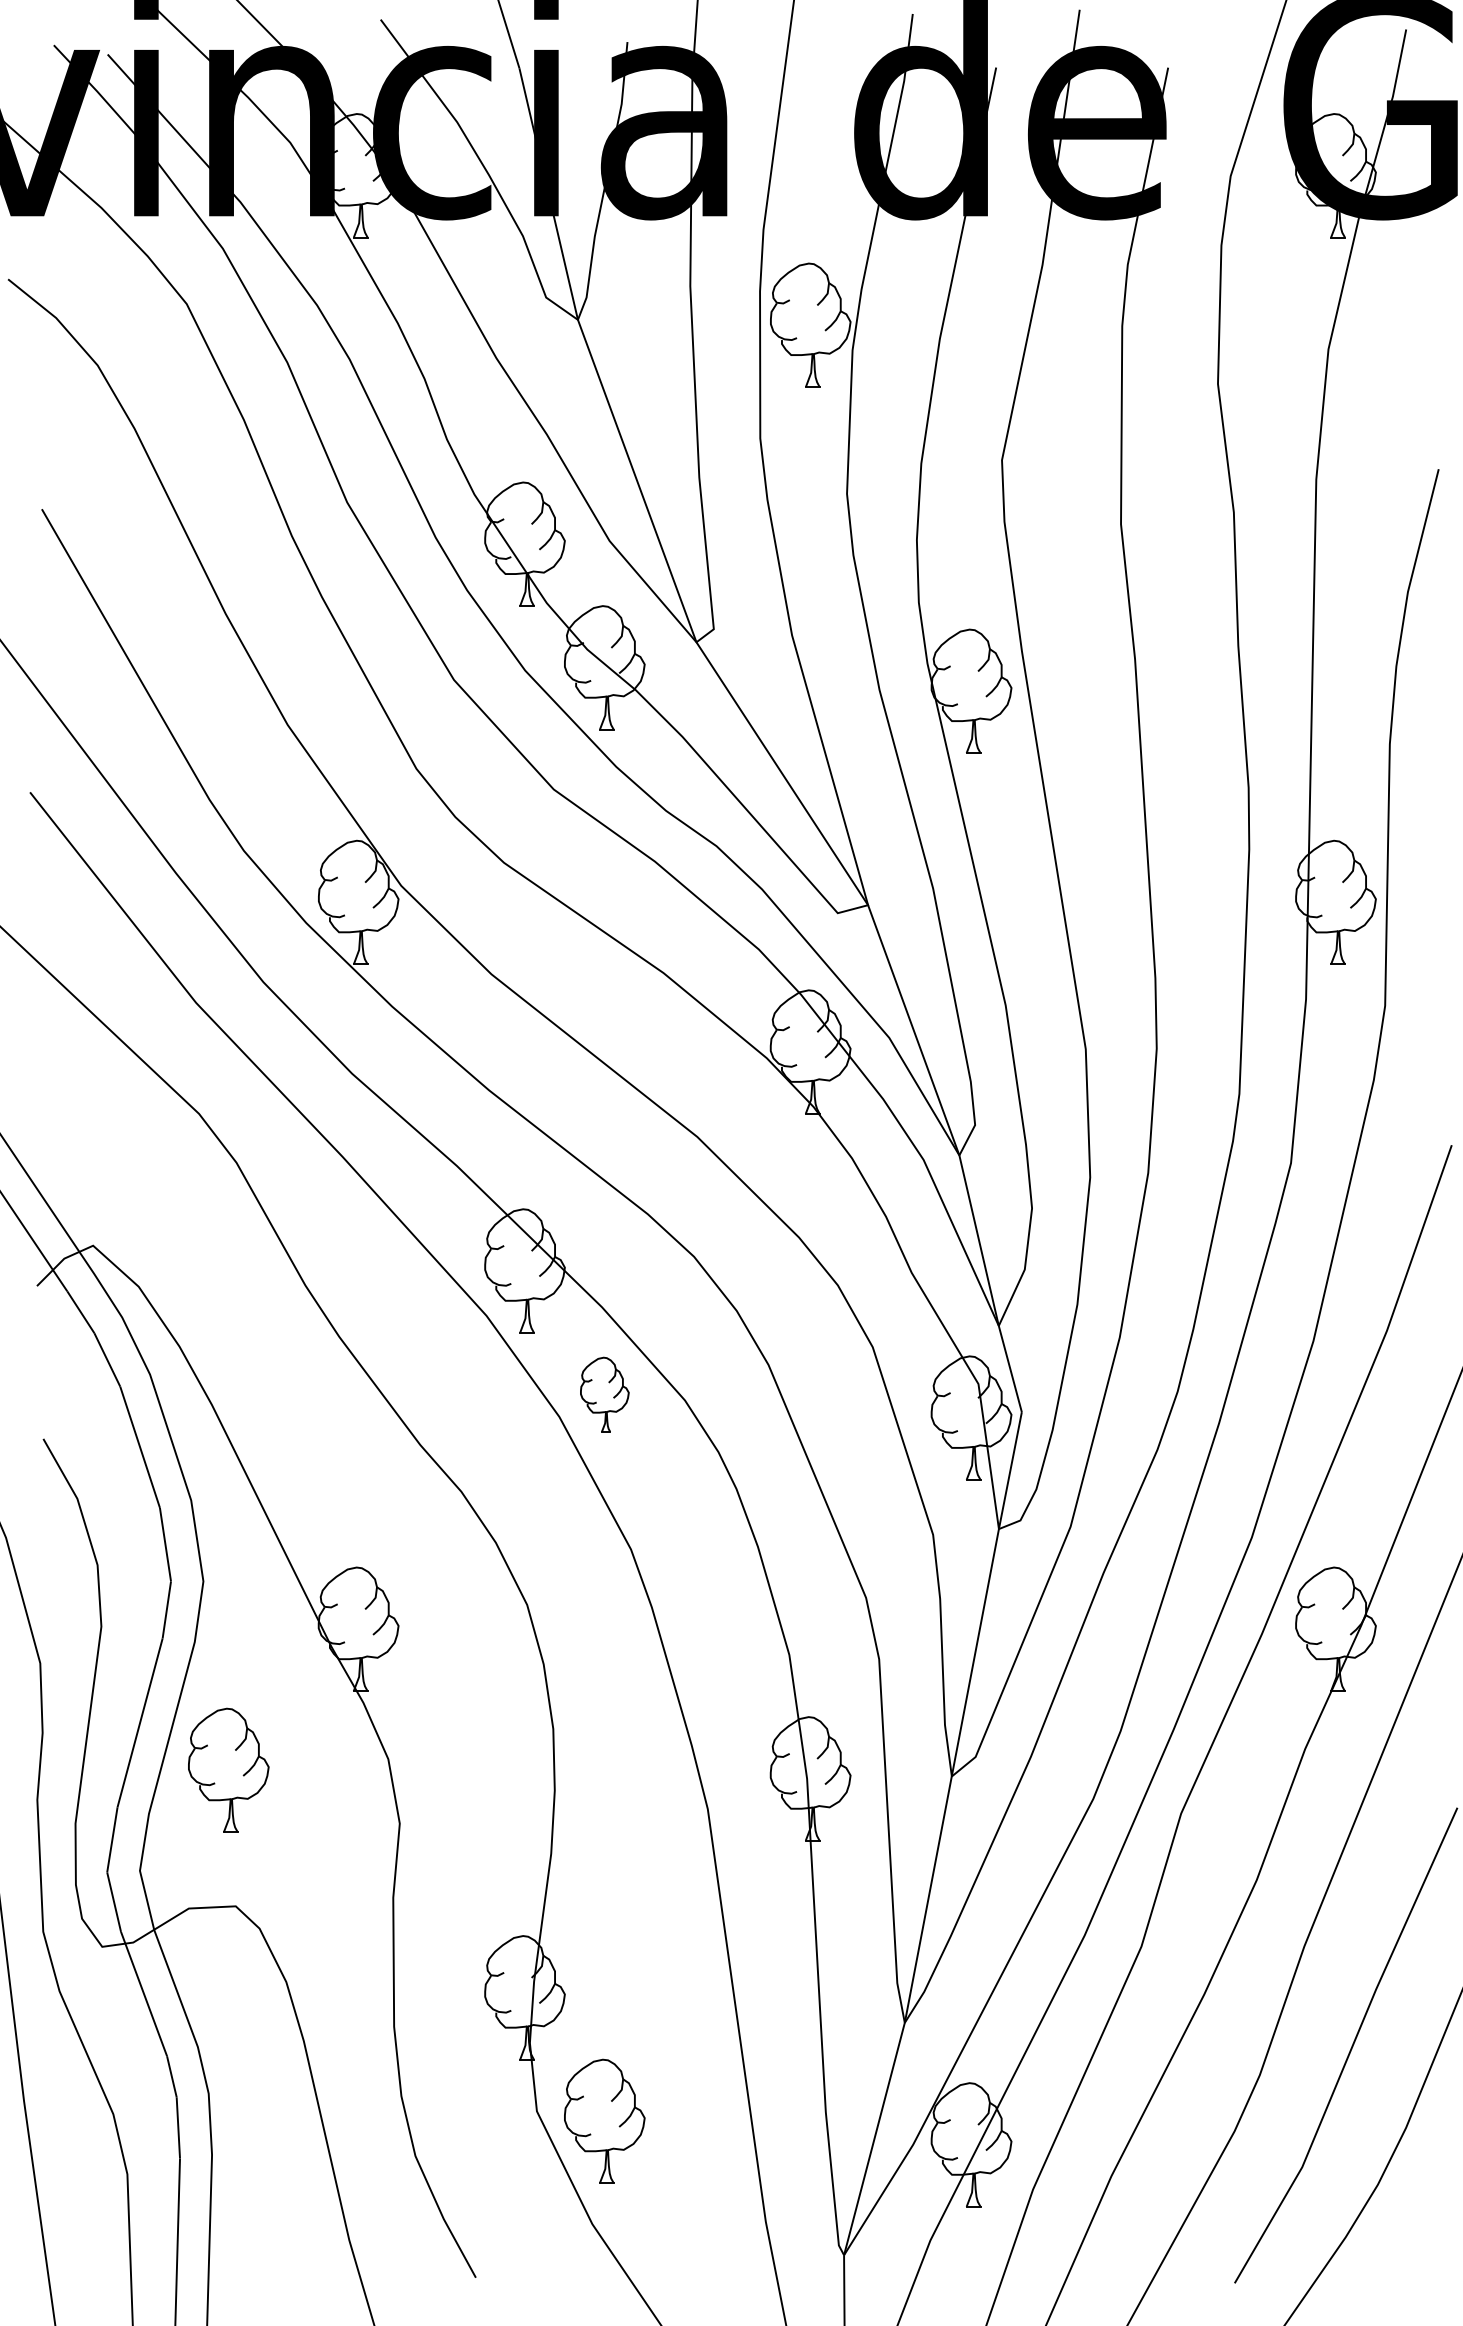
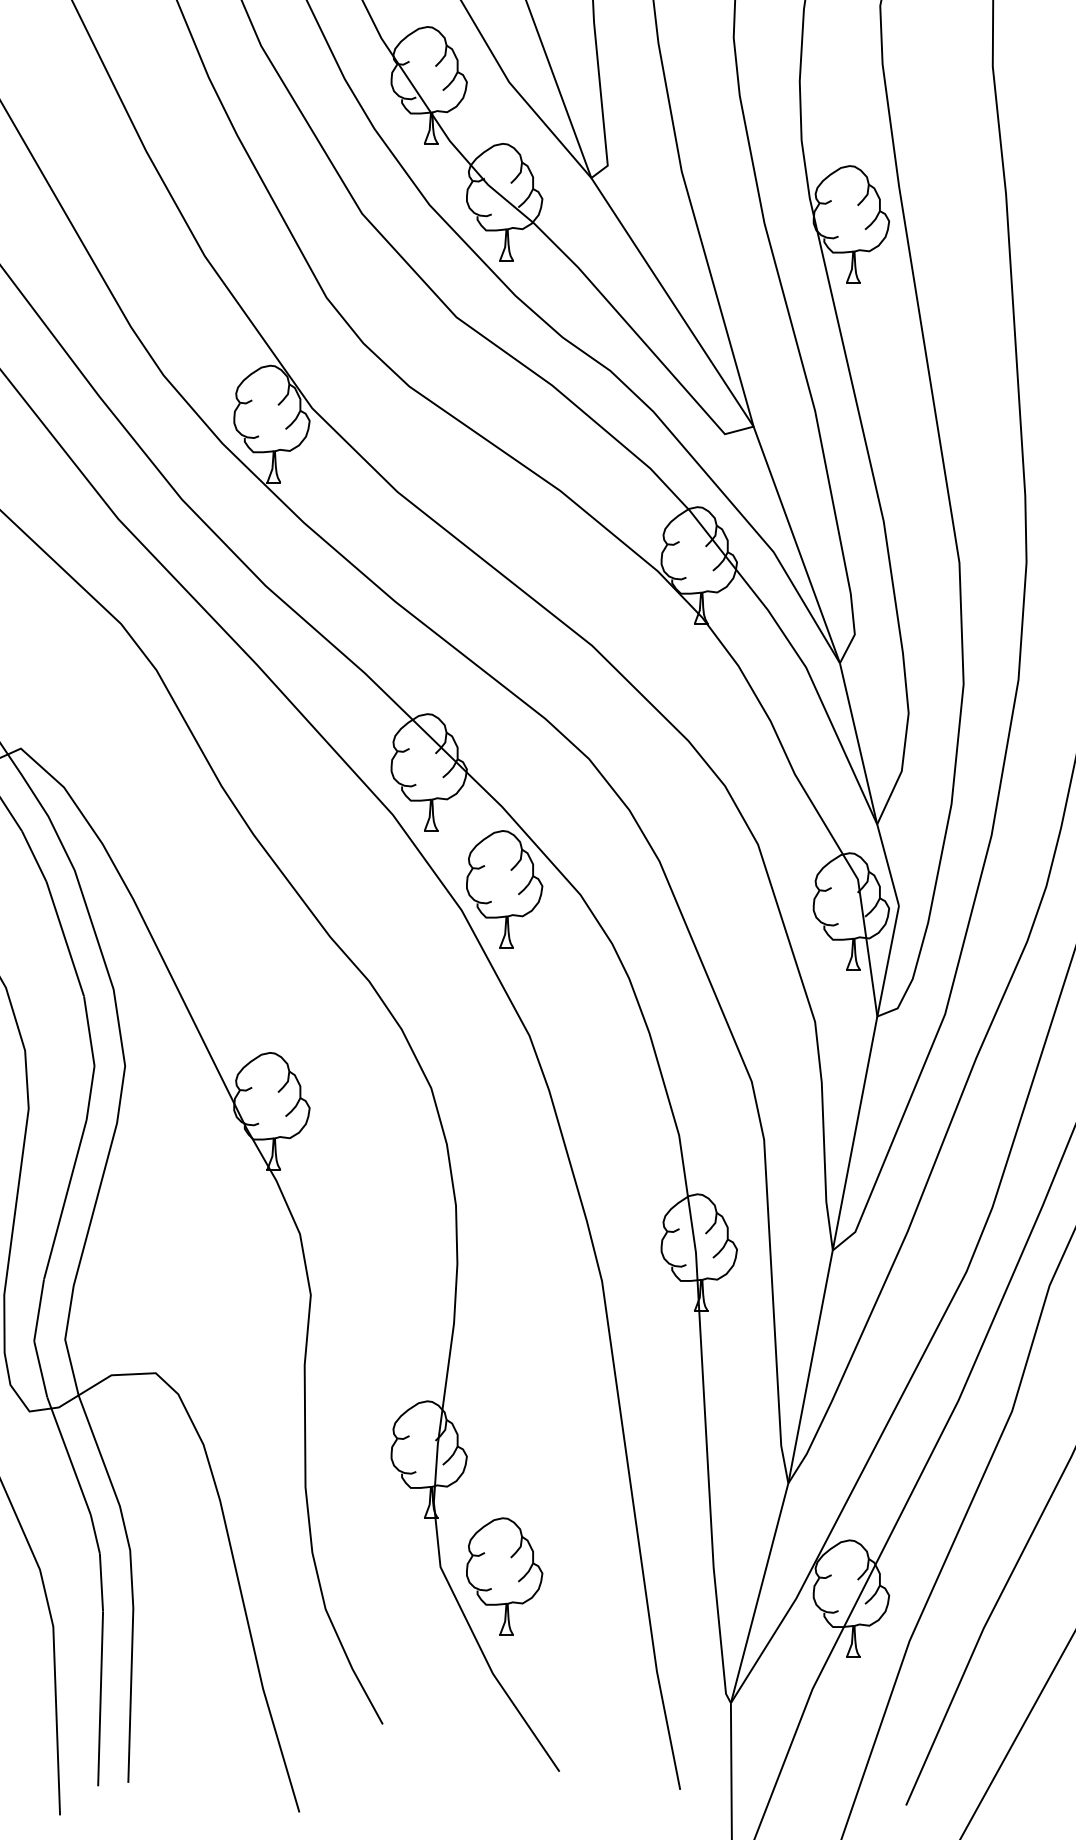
part: (604, 1394) -> (504, 889), size x1.67
part: (228, 1769) -> (148, 1243), removed

